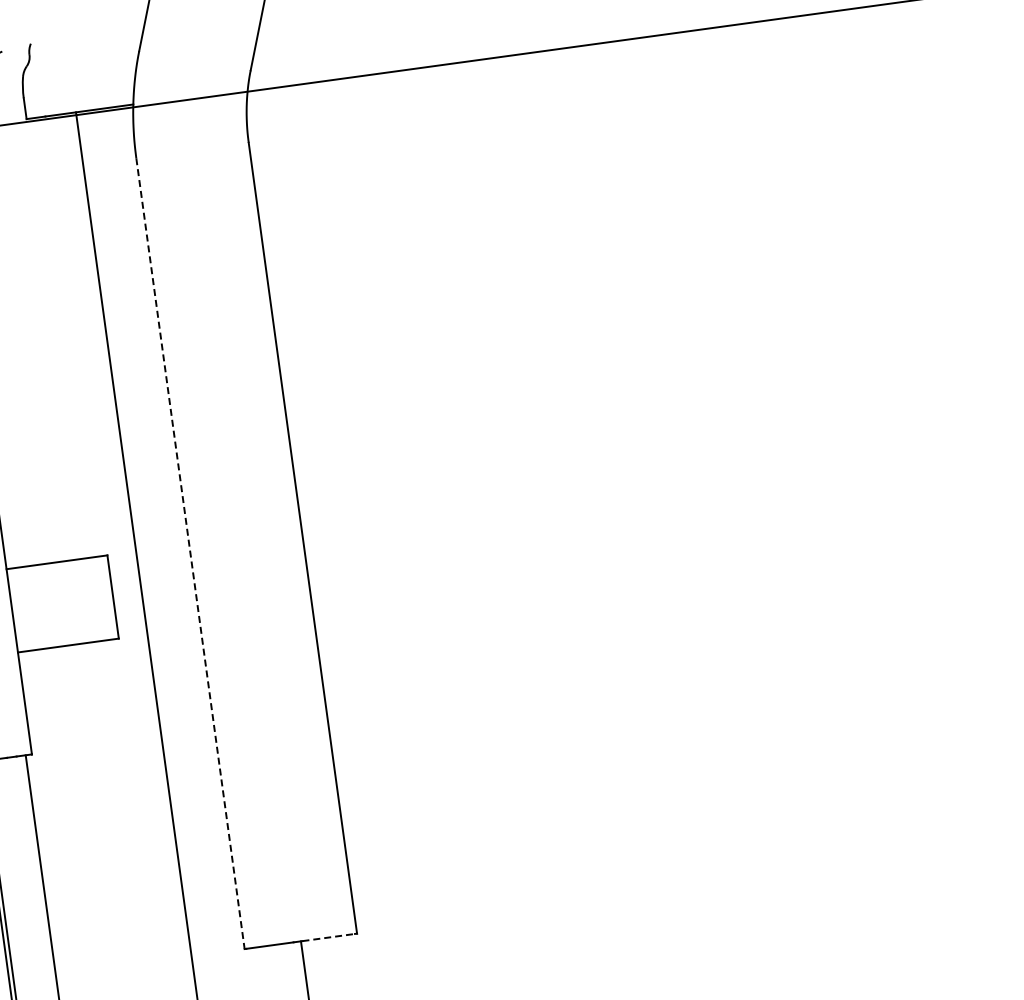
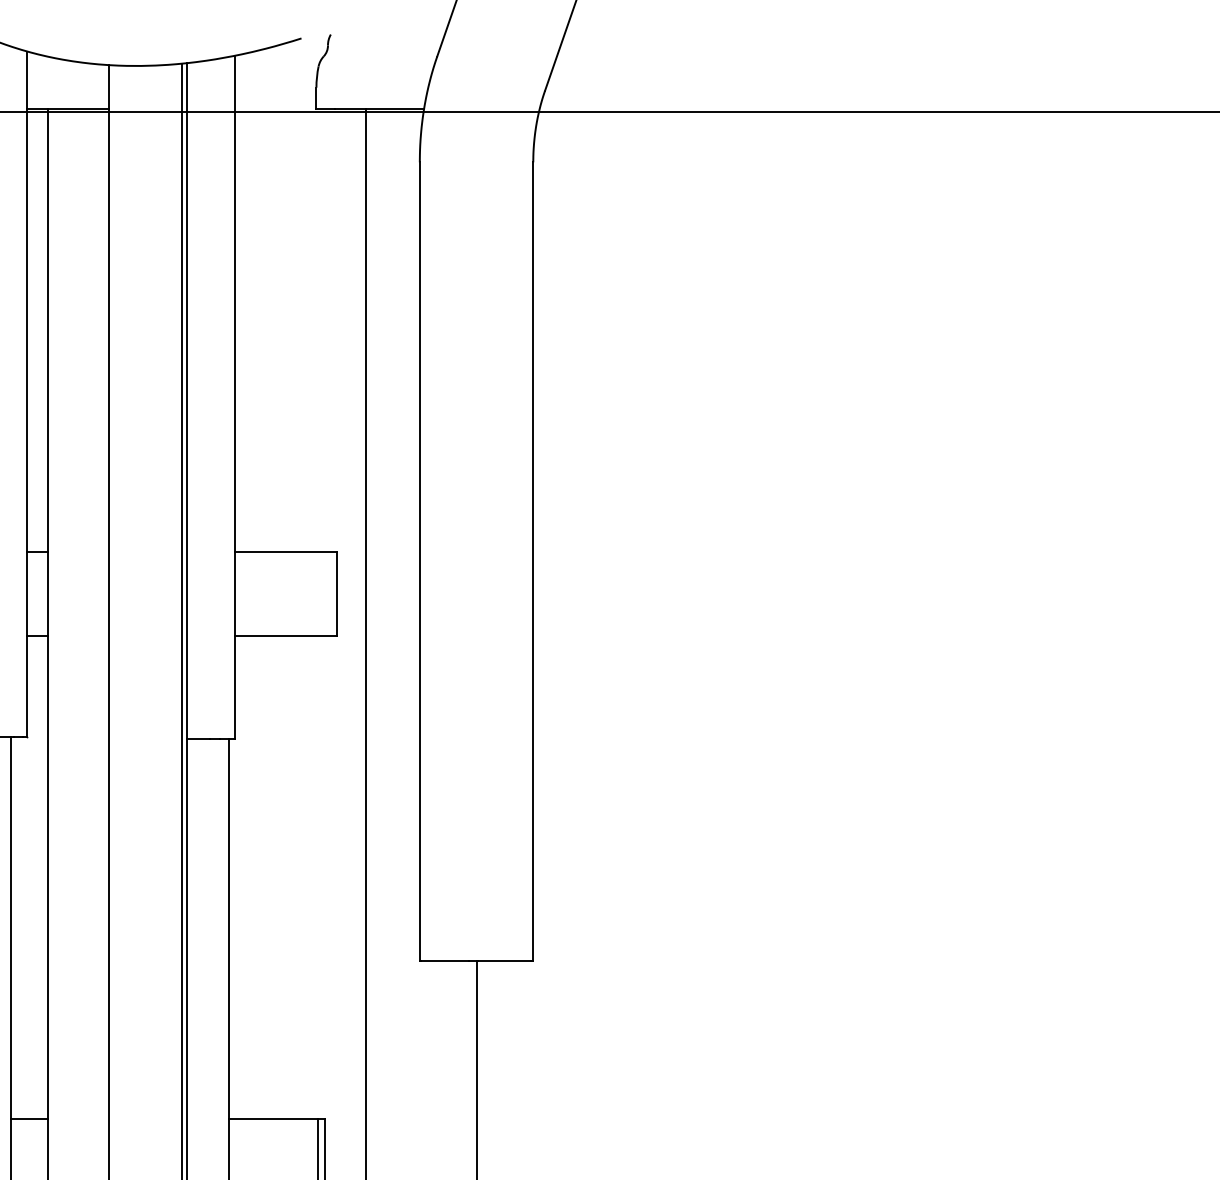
line: (190, 553) -> (419, 561), dashed -> solid
line: (328, 937) -> (504, 960), dashed -> solid

